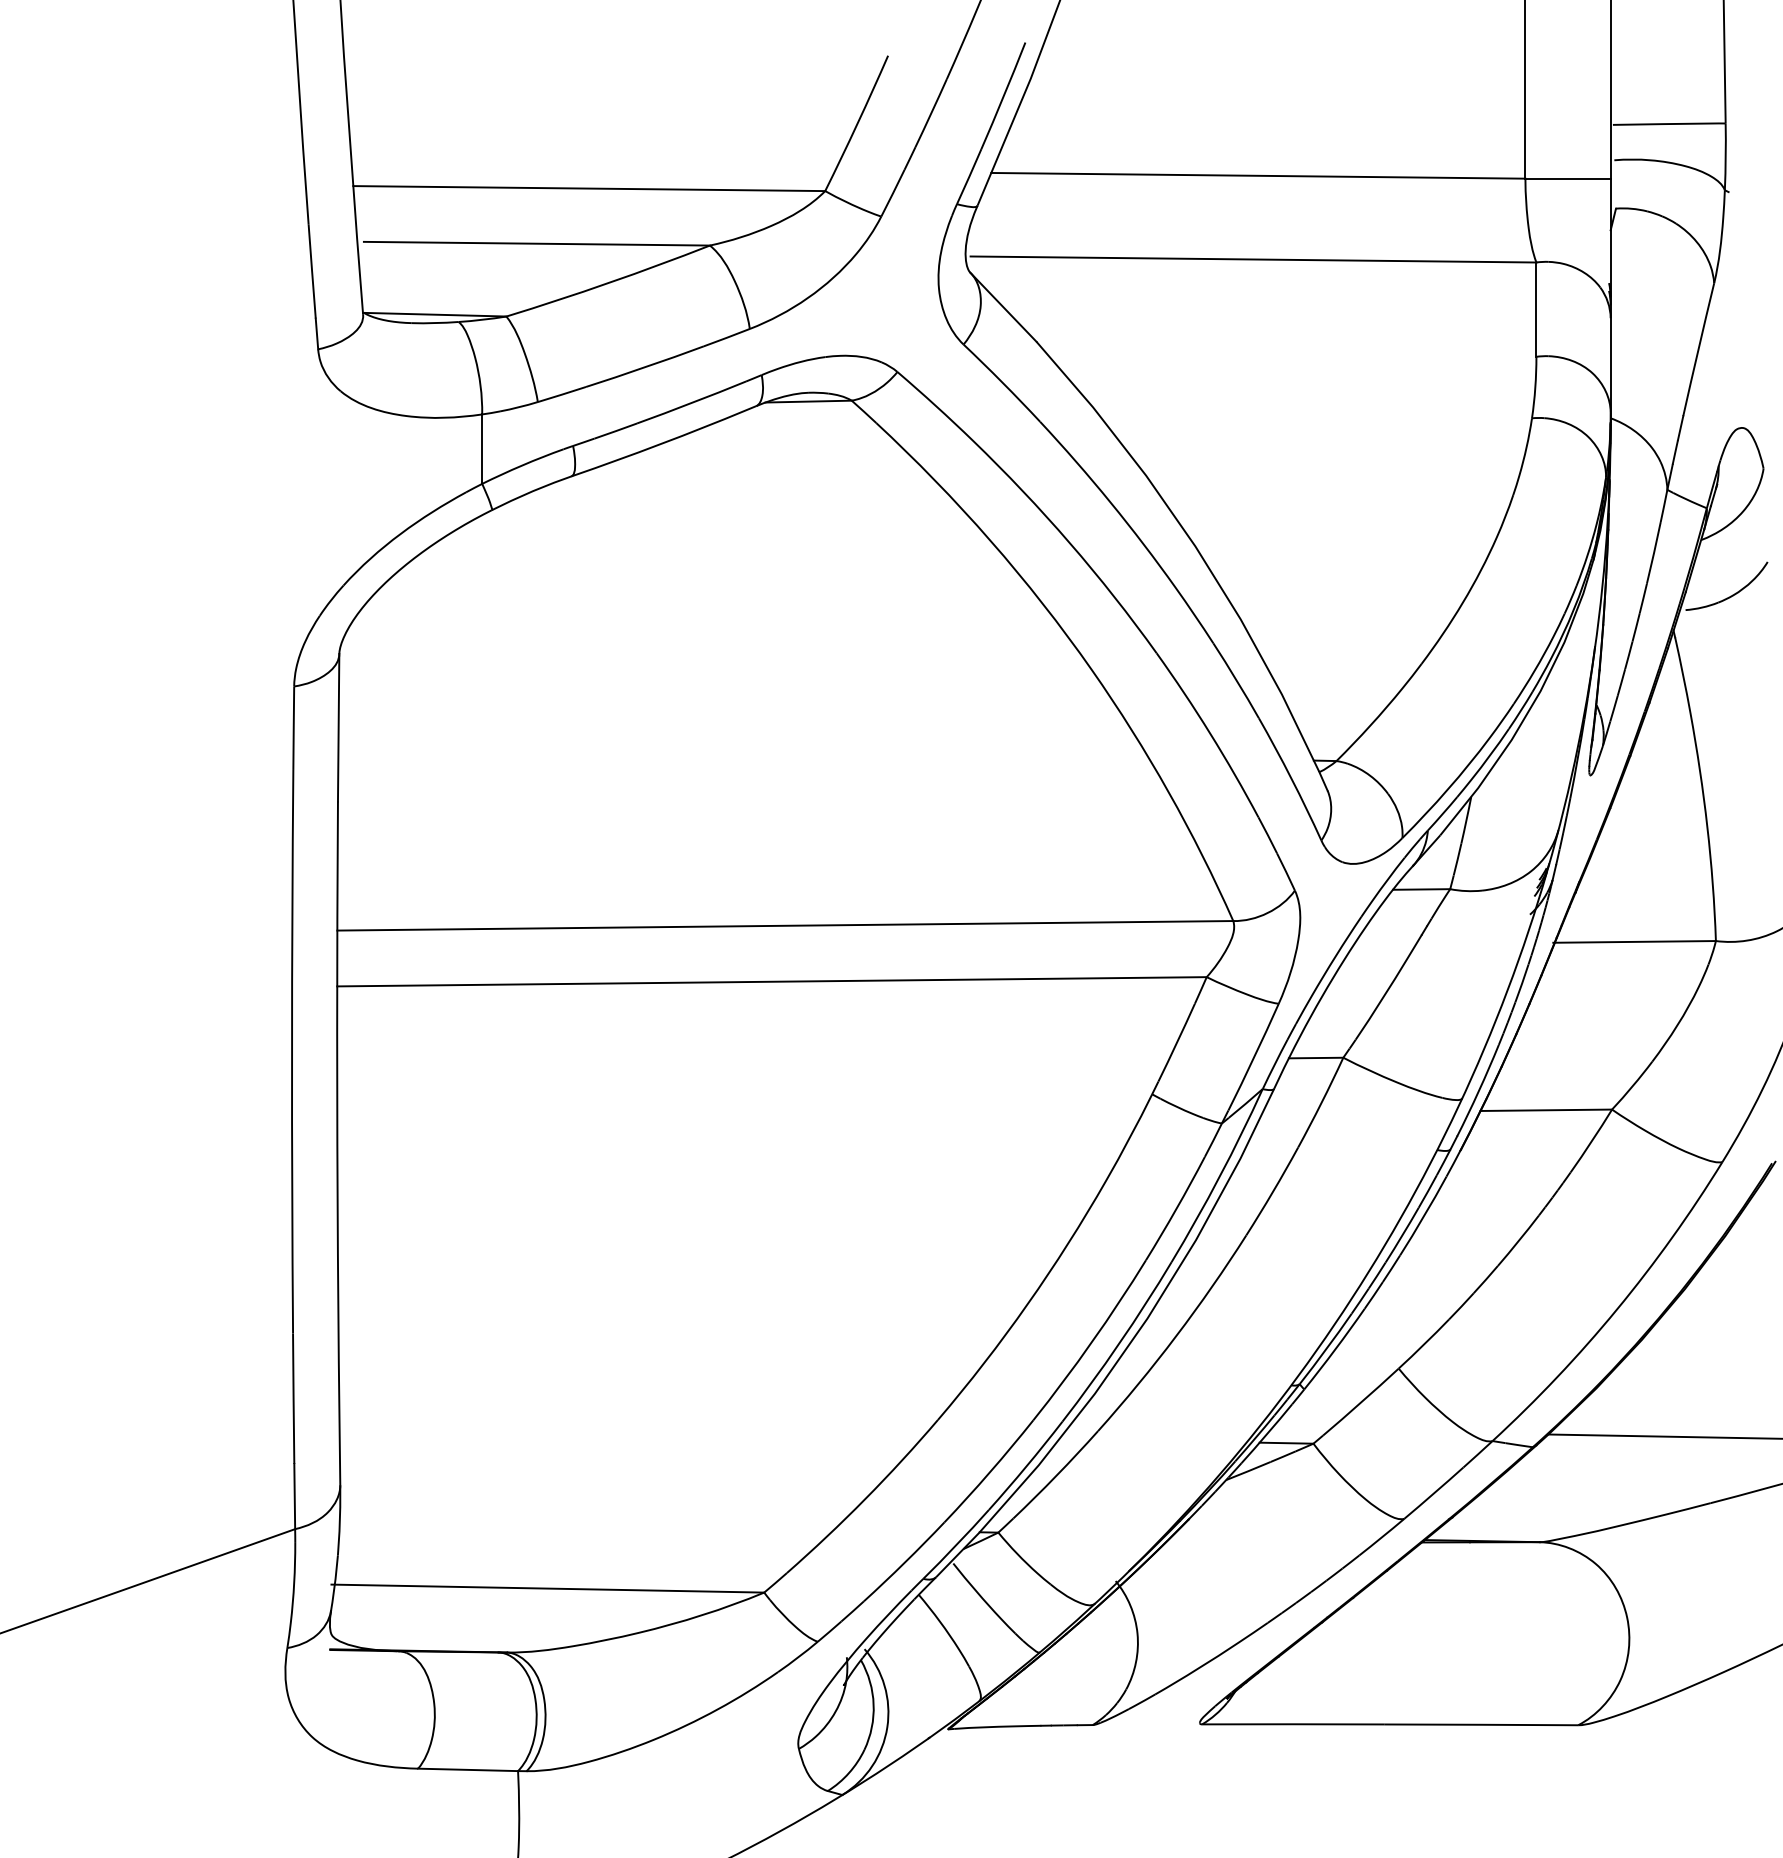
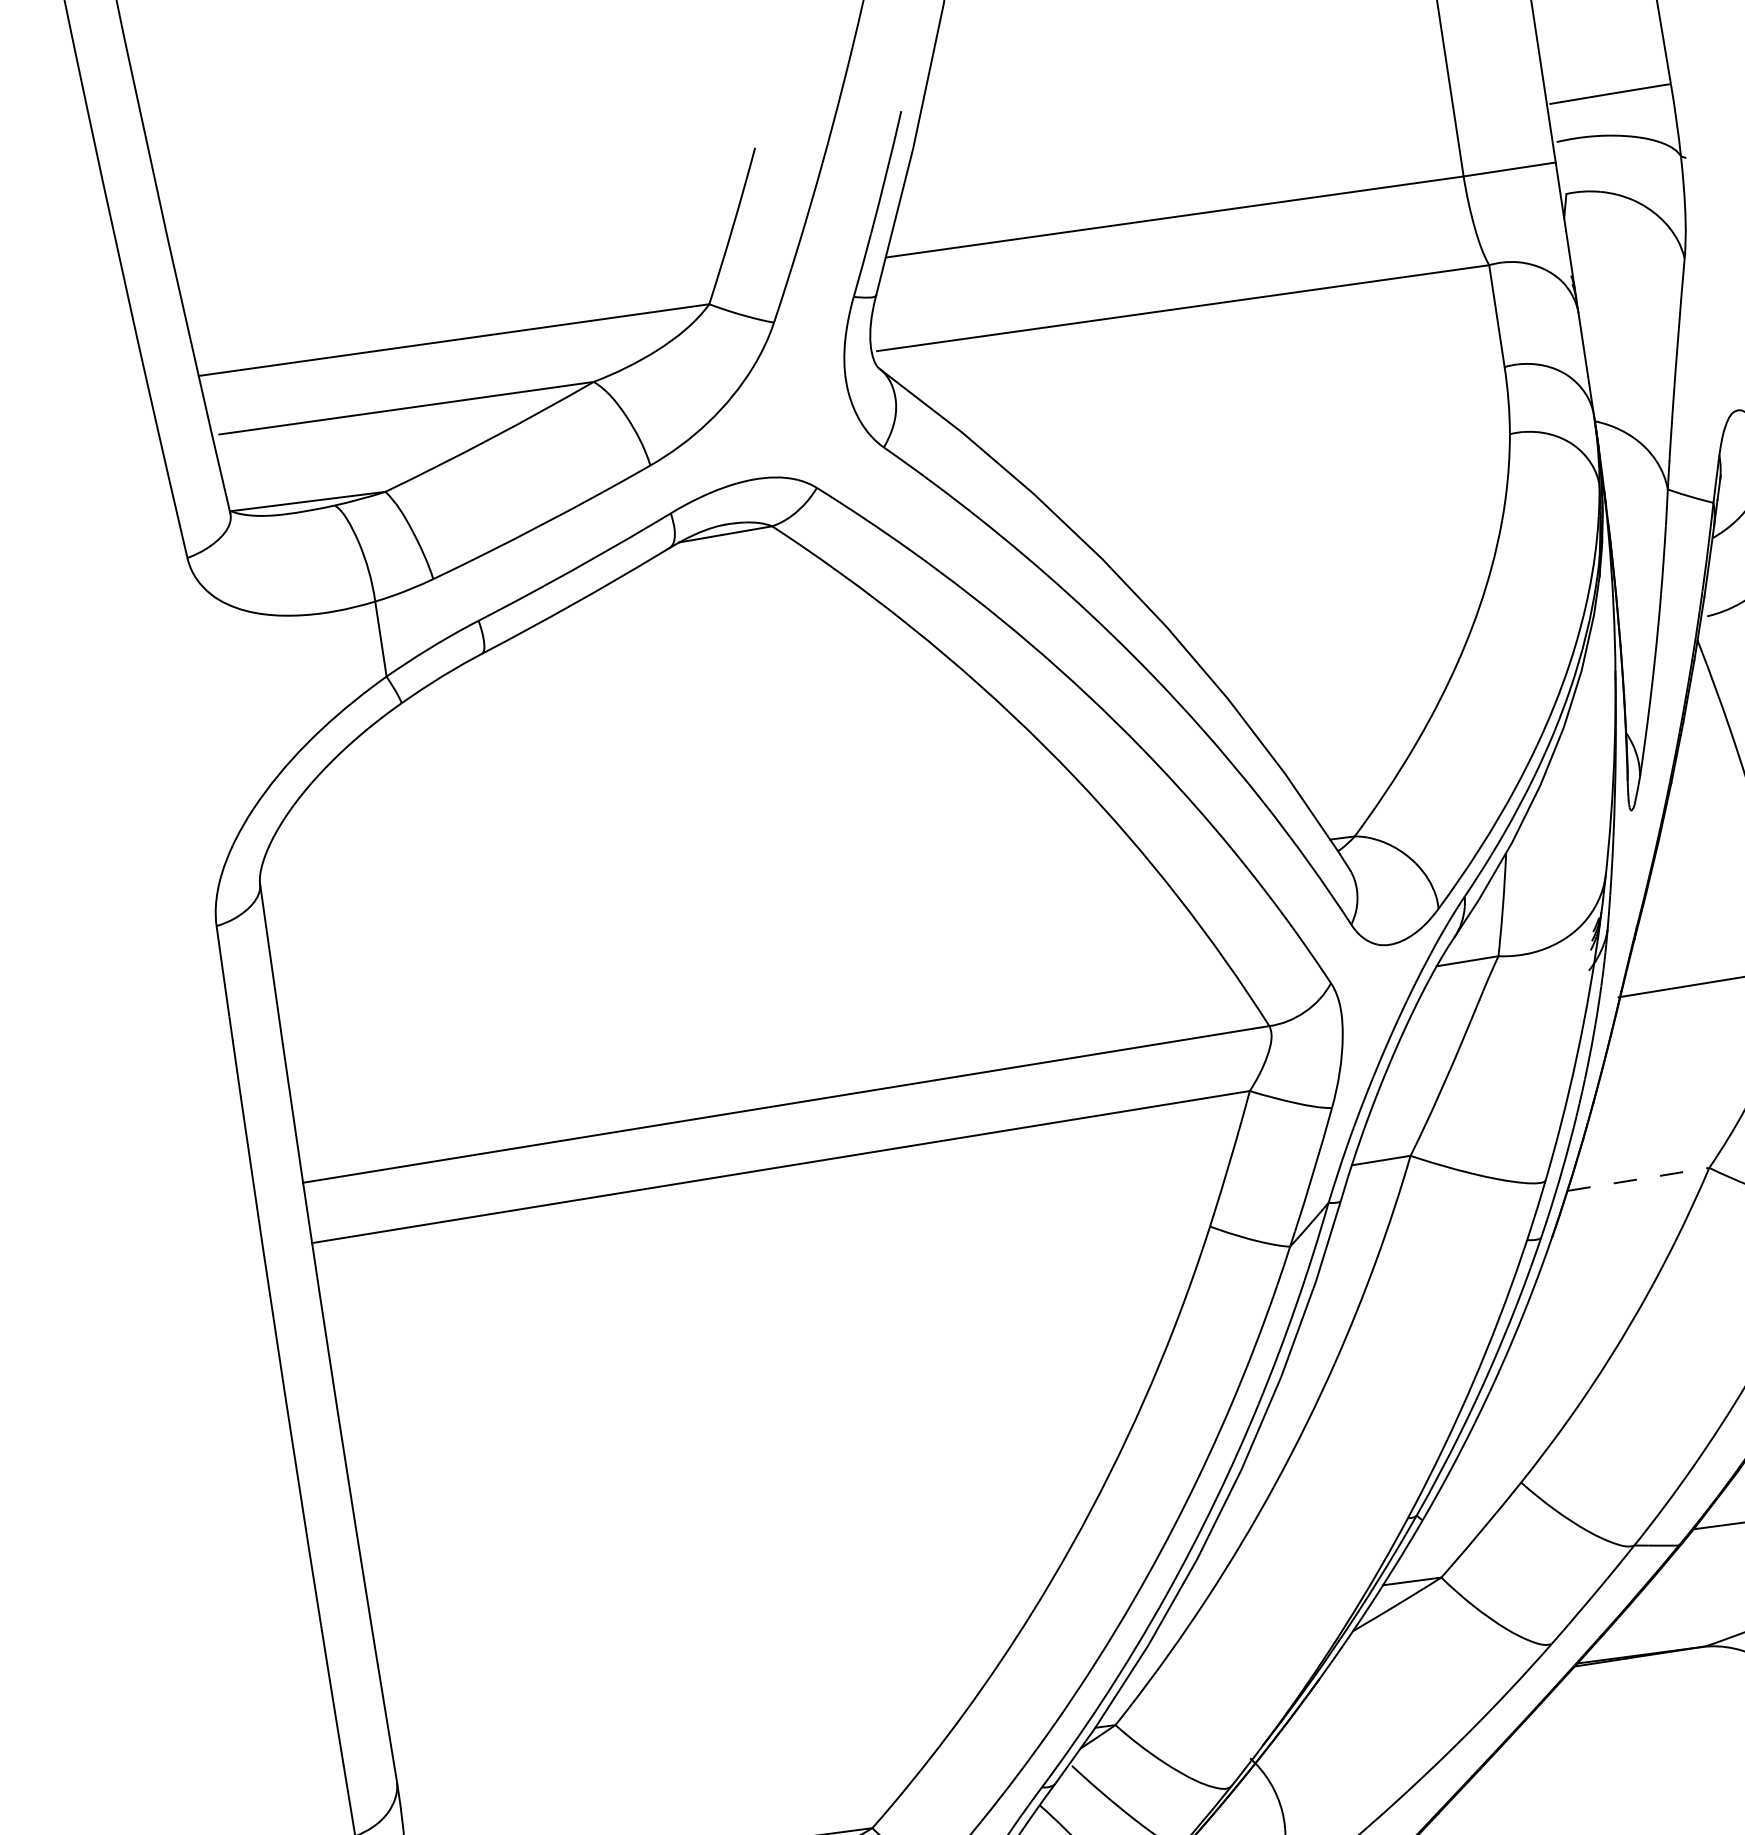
line: (1546, 1110) -> (1638, 1179), solid -> dashed

